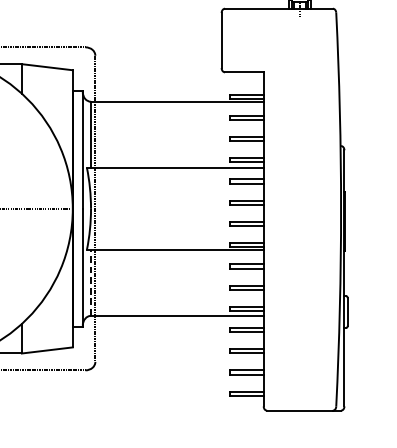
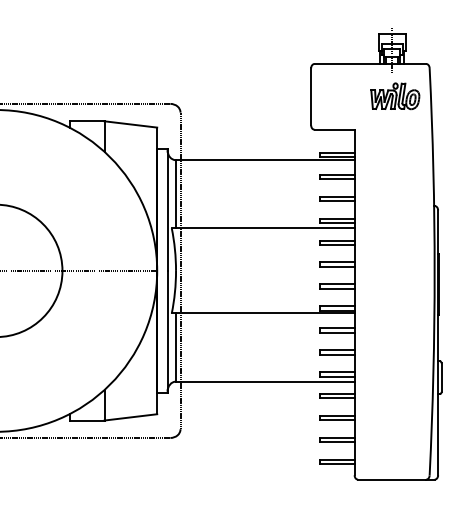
part: (303, 40) -> (395, 96), added
line: (91, 282) -> (176, 347), dashed -> solid

